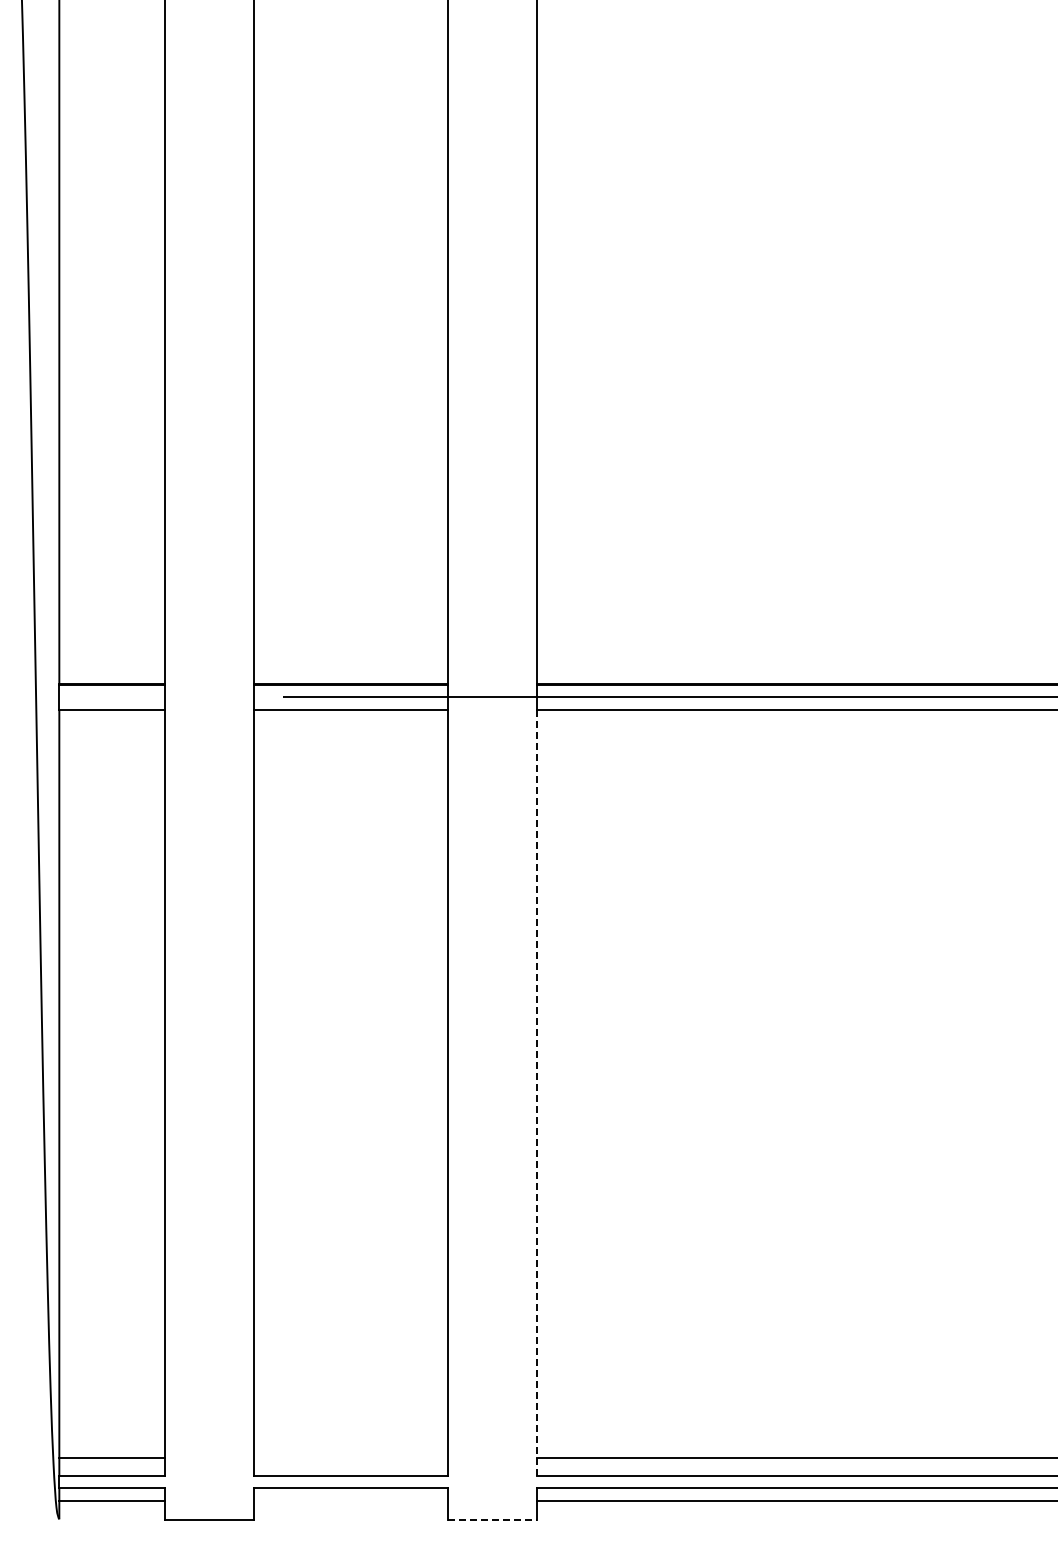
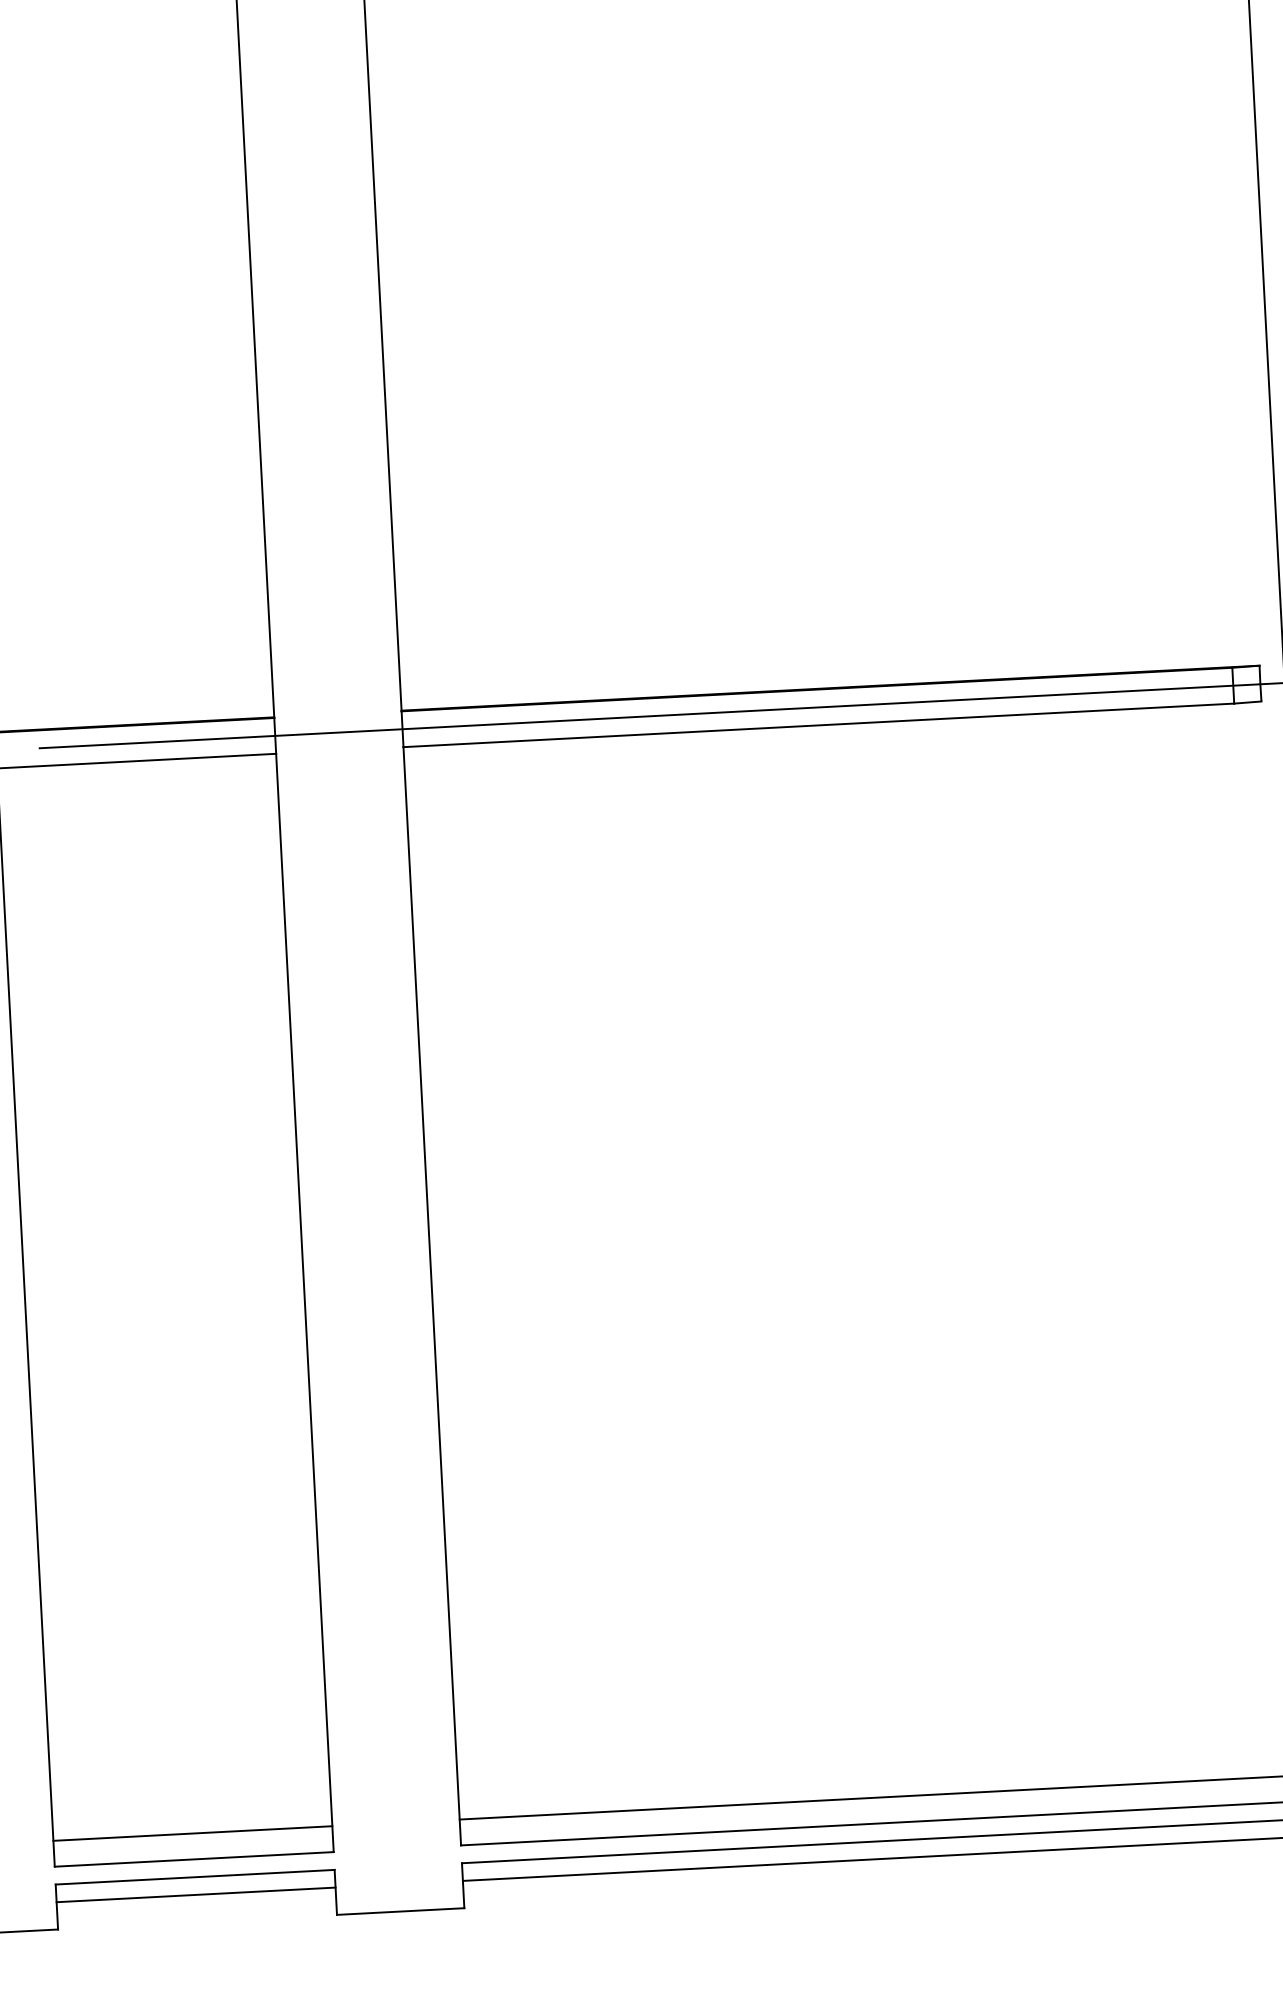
line: (537, 1092) -> (432, 1295), dashed -> solid
line: (350, 1457) -> (191, 1833), added
line: (350, 1500) -> (195, 1894), added
line: (493, 1519) -> (401, 1911), dashed -> solid

